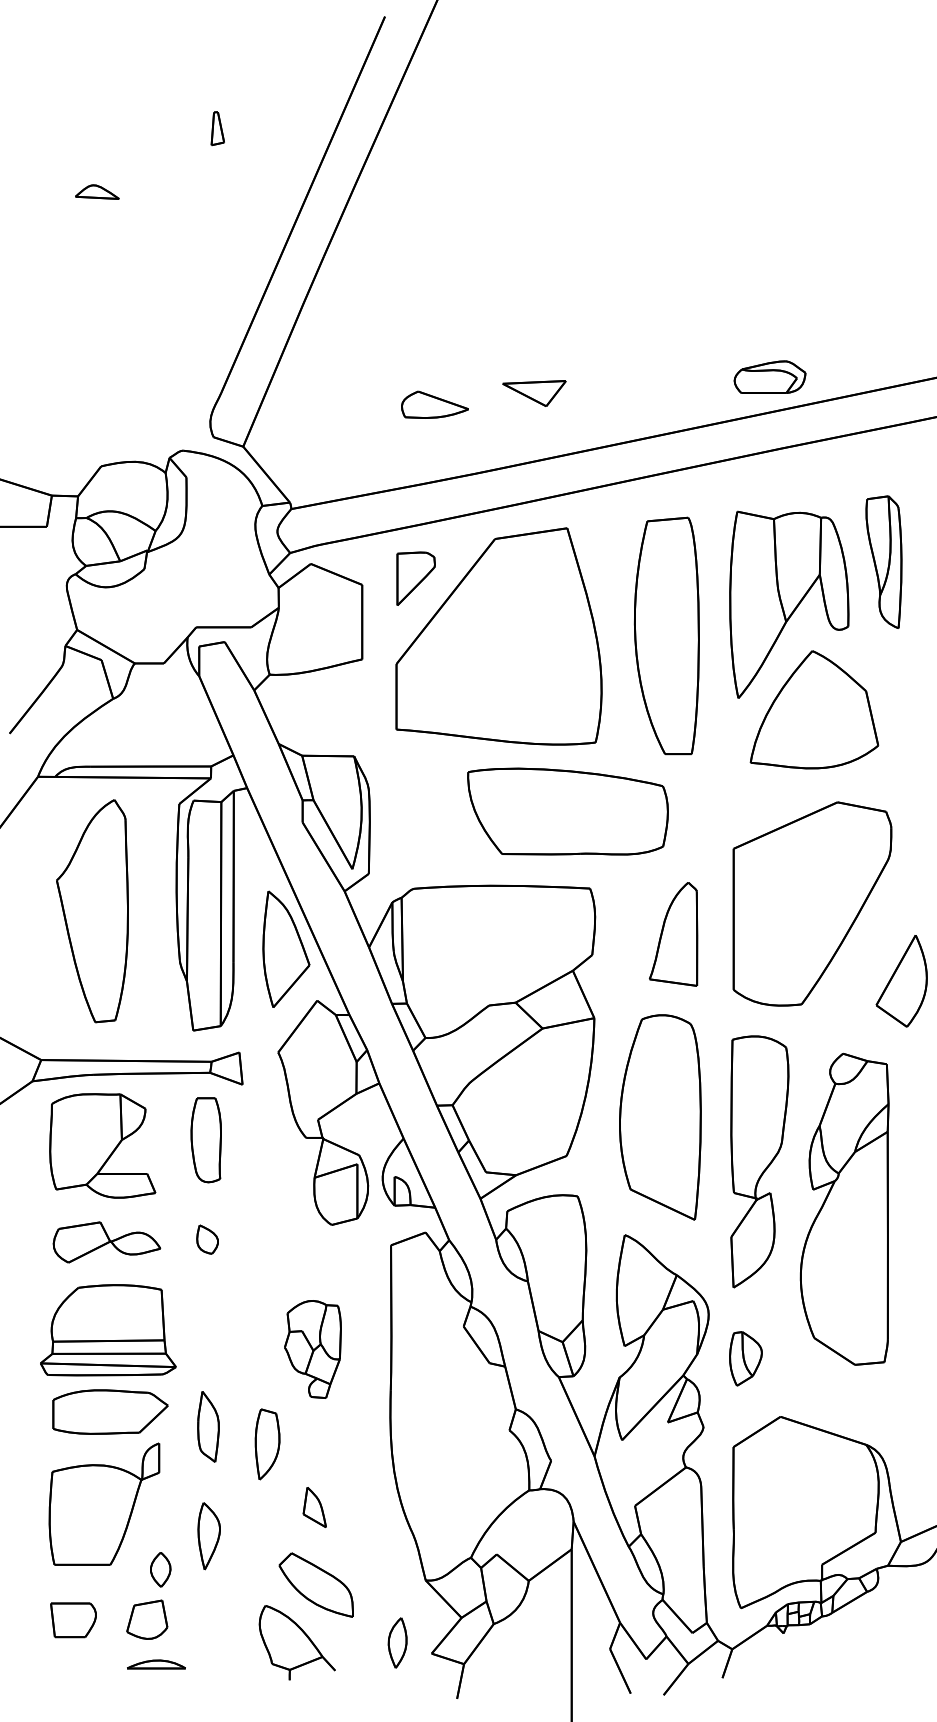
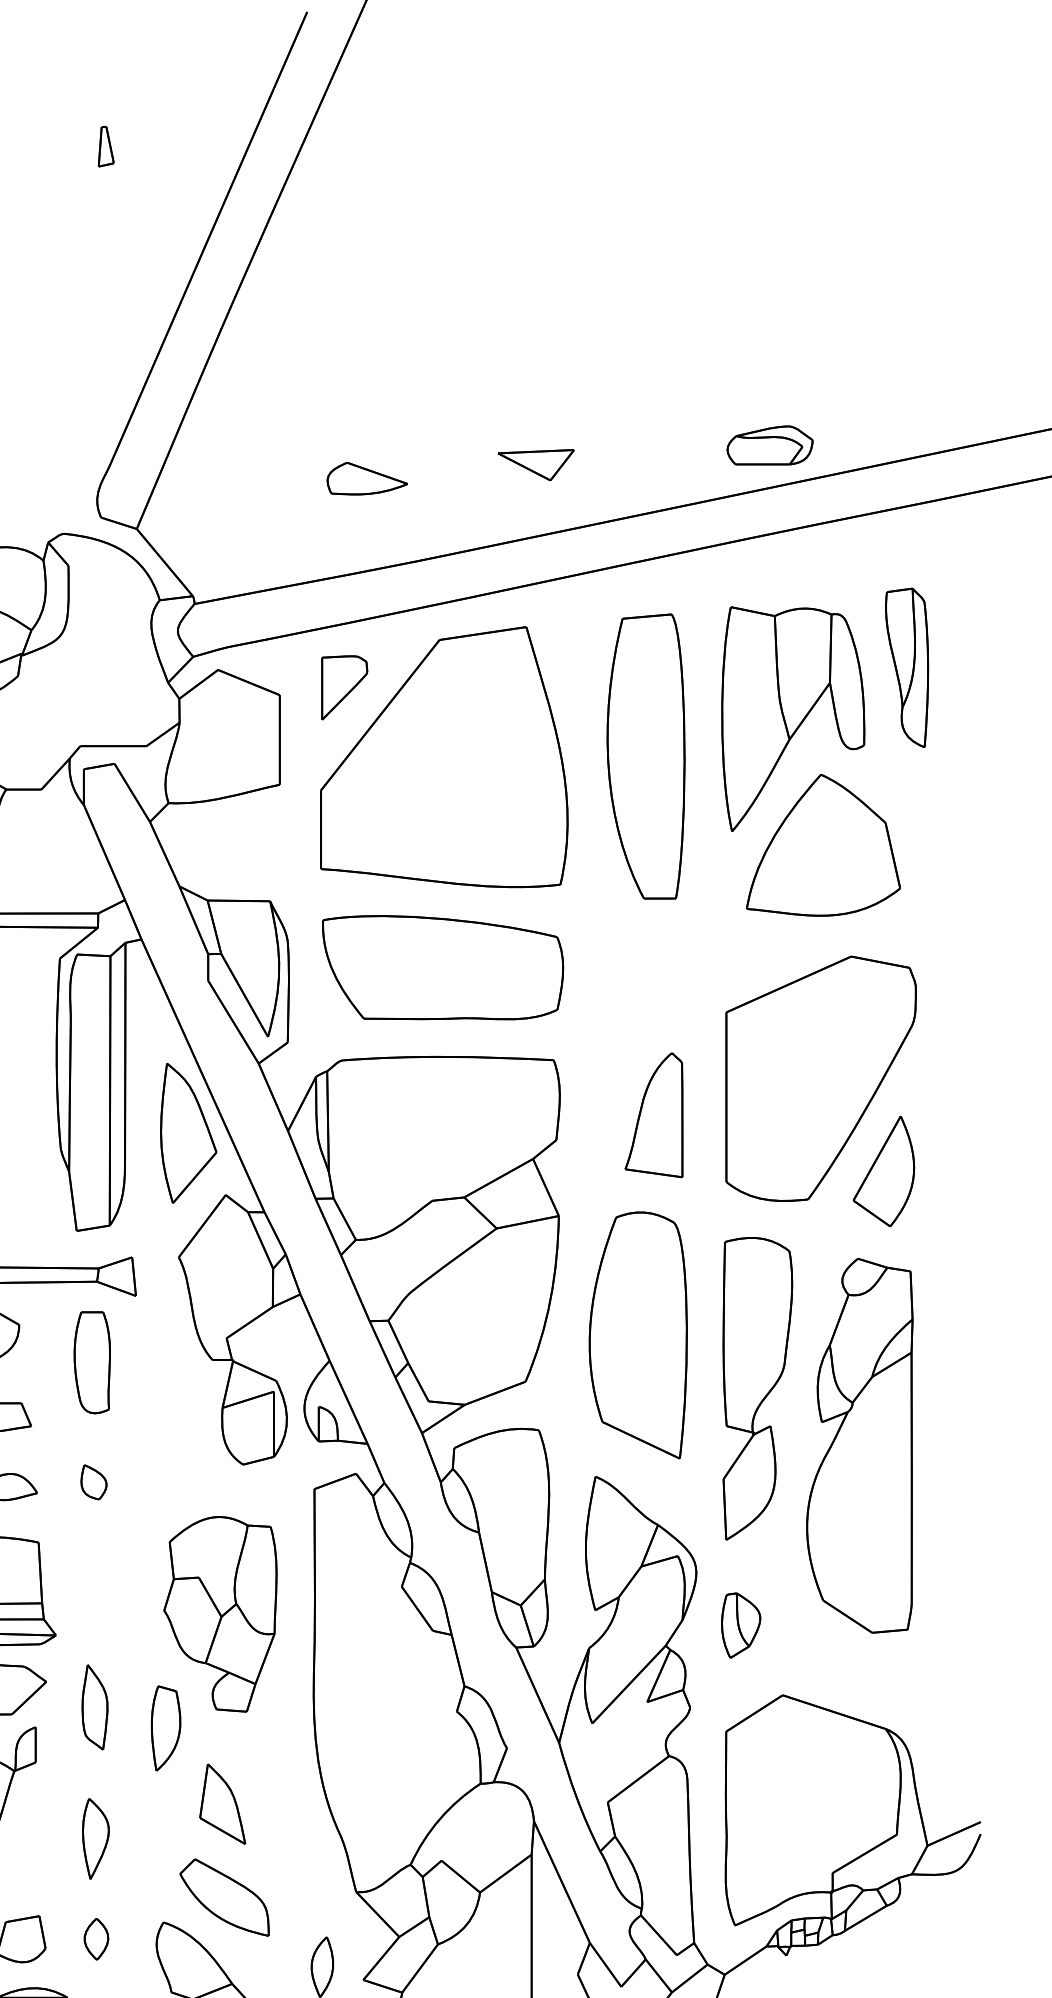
part: (534, 393) -> (536, 465), moved
part: (567, 811) -> (442, 967), moved
part: (901, 981) -> (883, 1171), moved
part: (312, 1349) -> (220, 1614), size x1.67
part: (314, 1507) -> (222, 1804), size x1.67
part: (160, 1569) -> (96, 1938), moved

